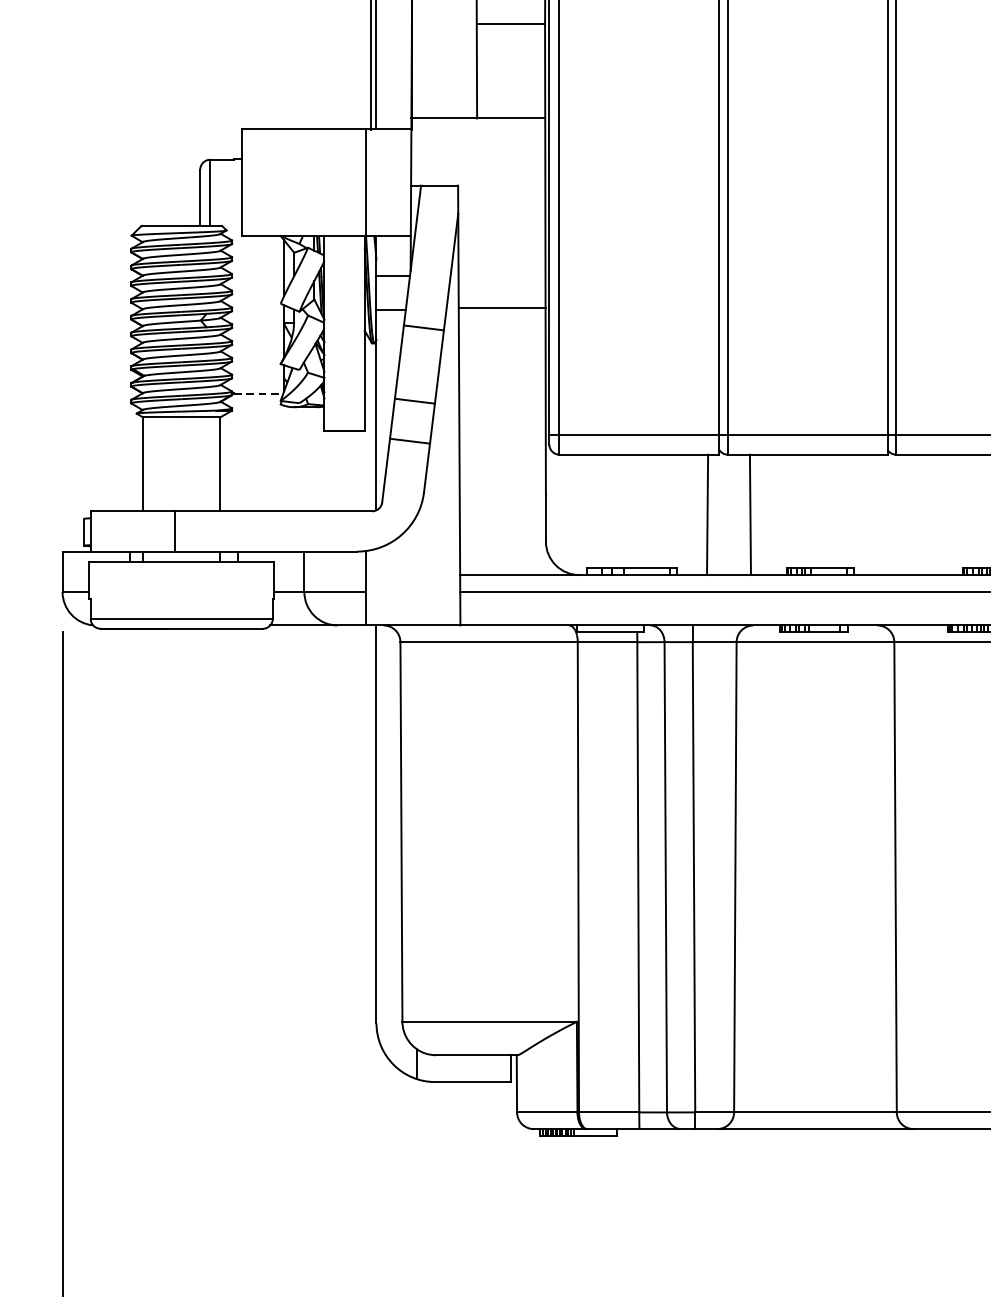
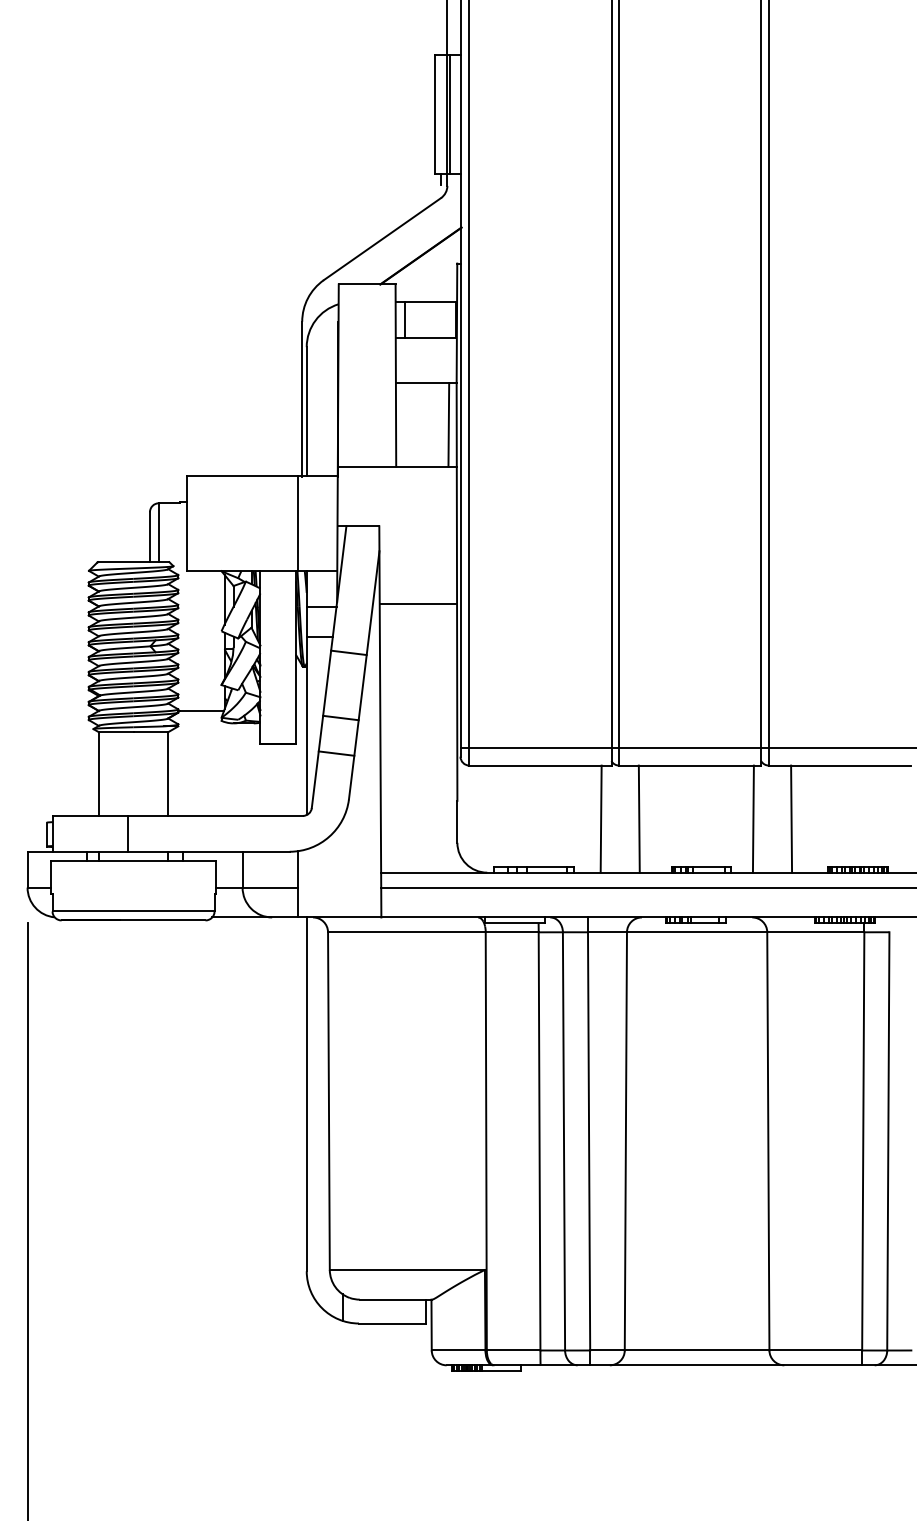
line: (535, 71) -> (448, 424), added
line: (502, 307) -> (418, 603), moved
line: (259, 393) -> (202, 711), dashed -> solid
line: (877, 514) -> (752, 818), added
line: (921, 514) -> (791, 818), added

